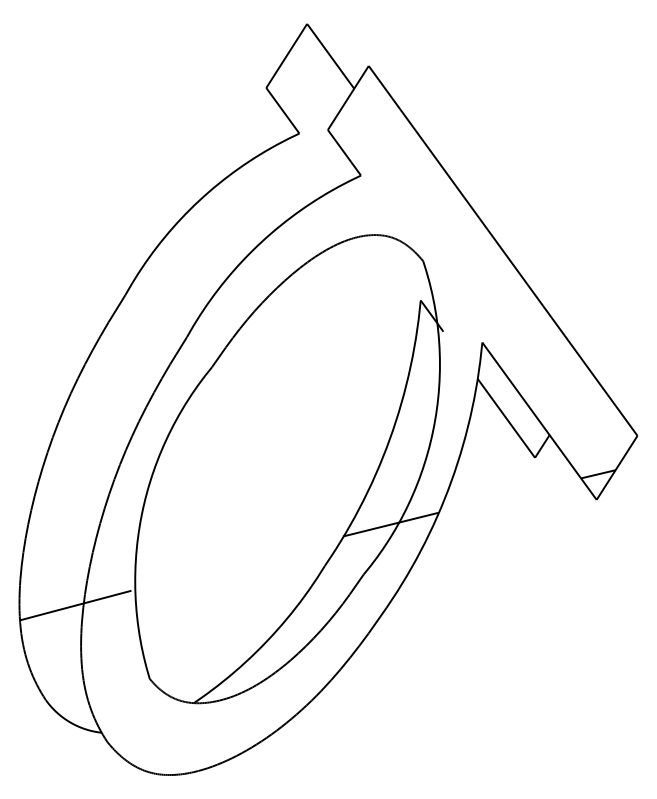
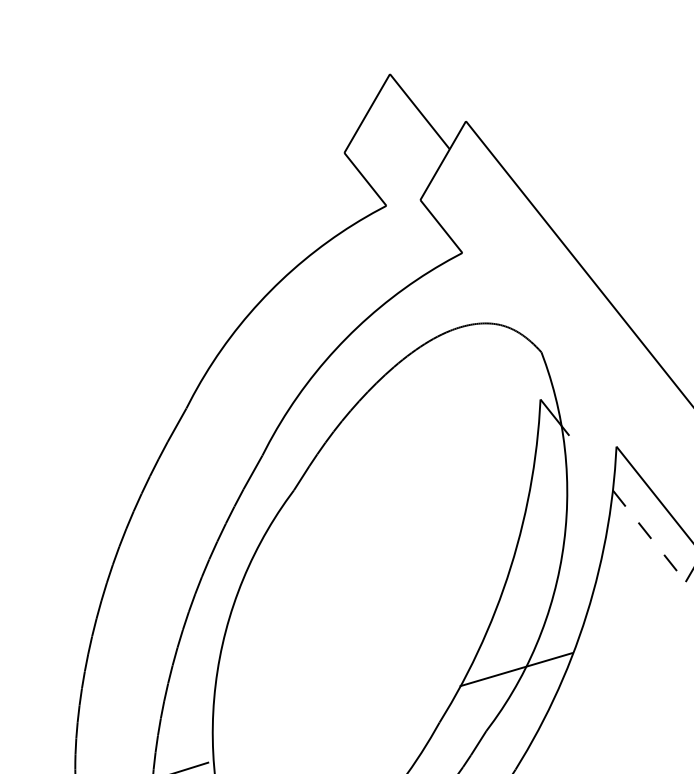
line: (506, 418) -> (649, 536), solid -> dashed

